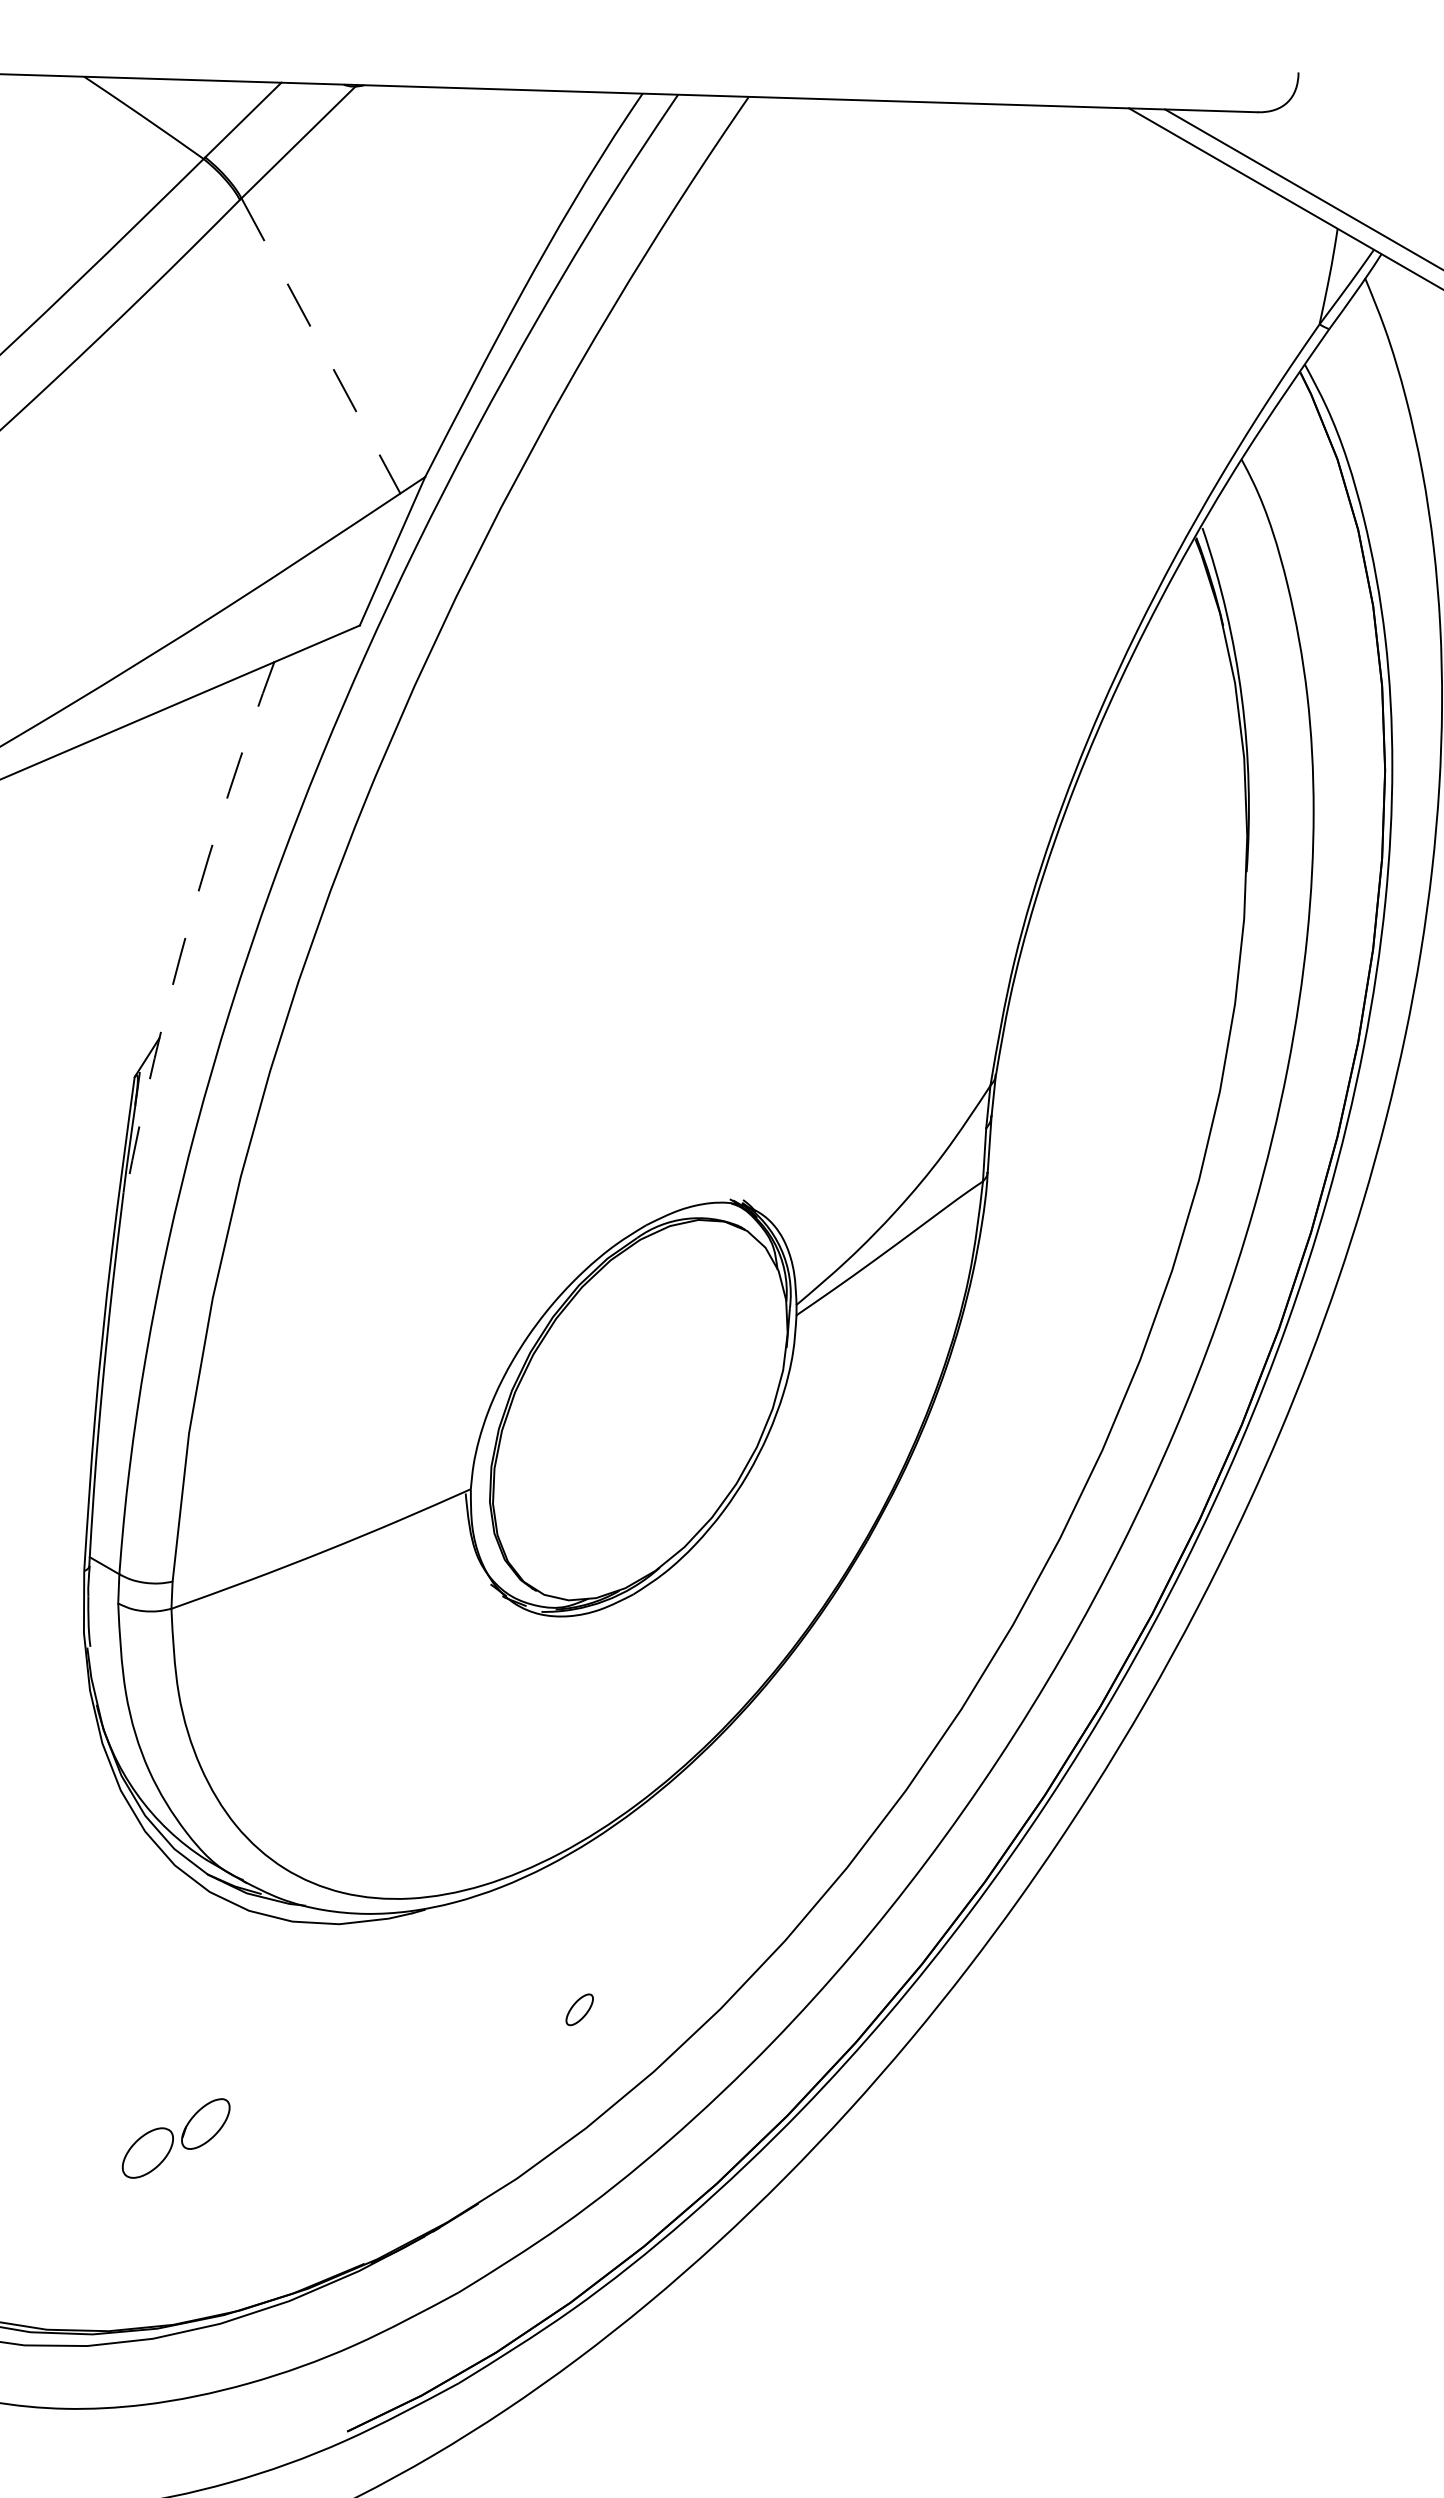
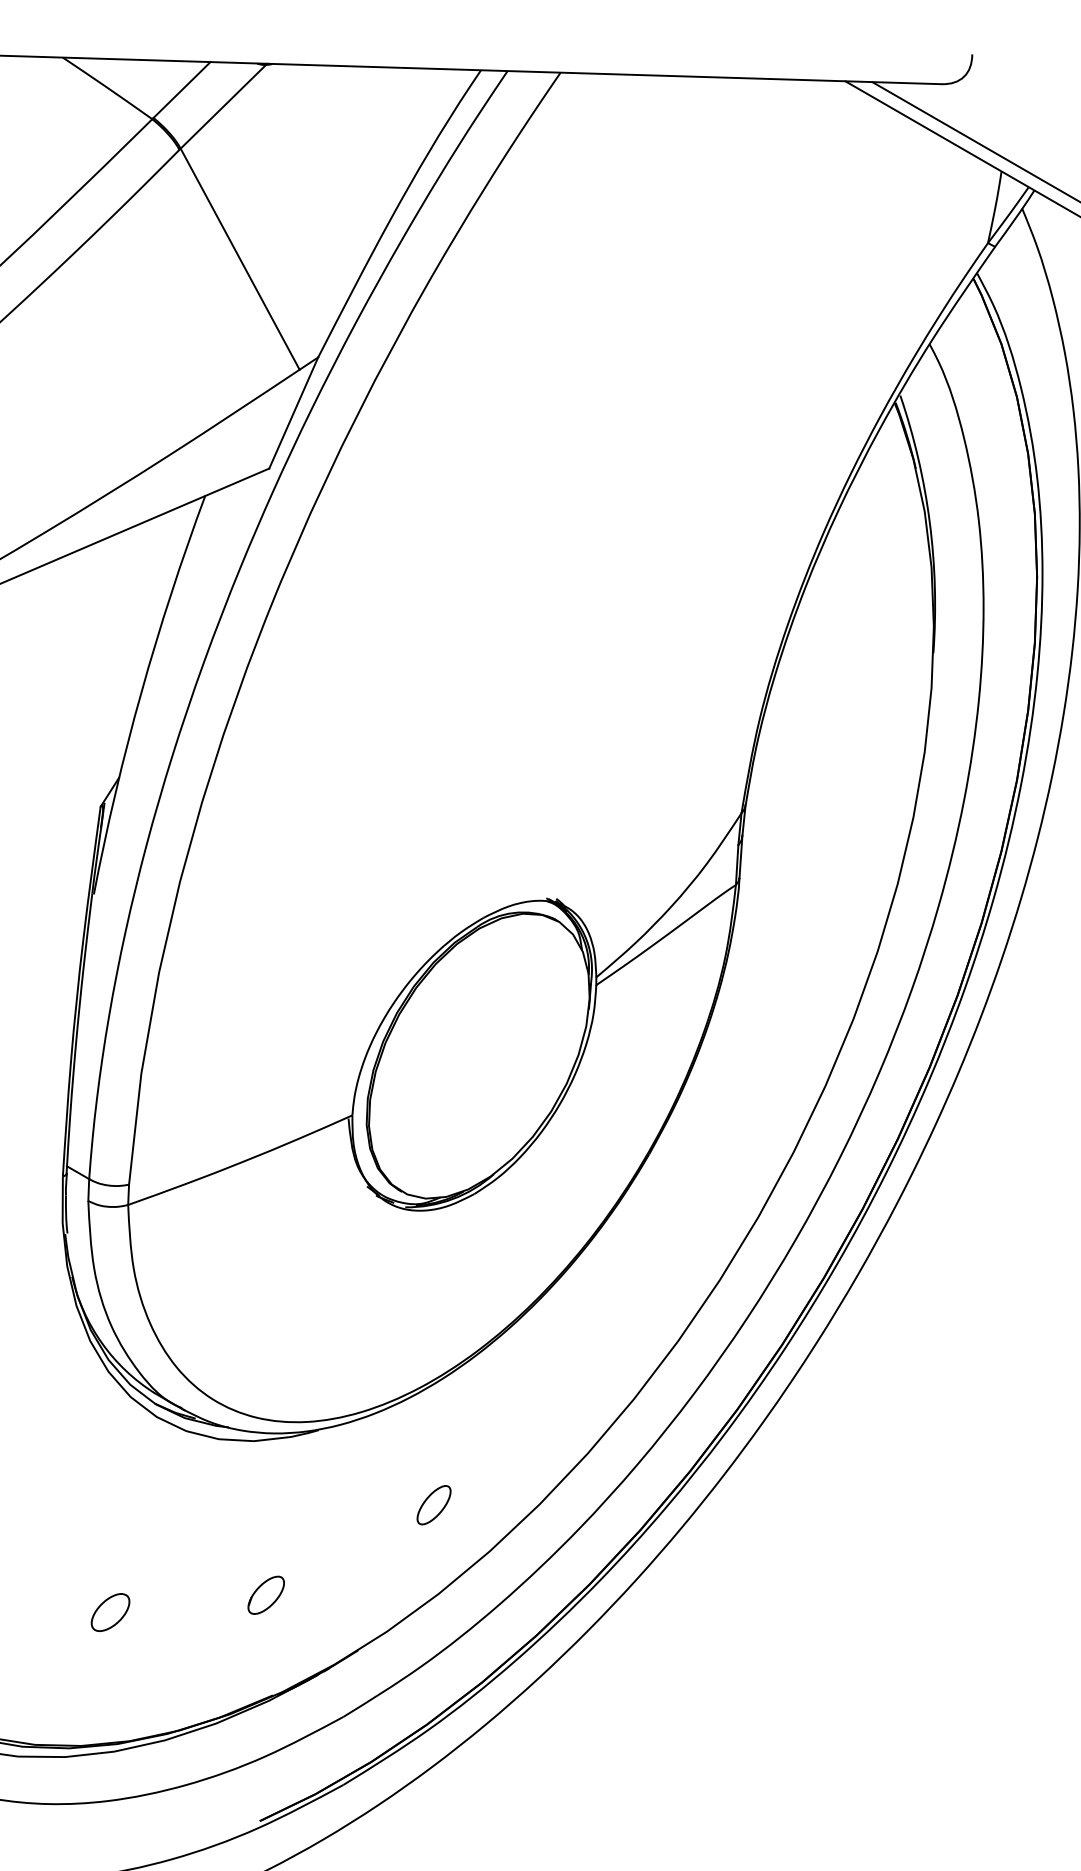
line: (320, 345) -> (239, 258), dashed -> solid
arc: (189, 924) -> (141, 692), dashed -> solid
part: (579, 2009) -> (433, 1505), size x1.67
part: (205, 2123) -> (266, 1594), moved

